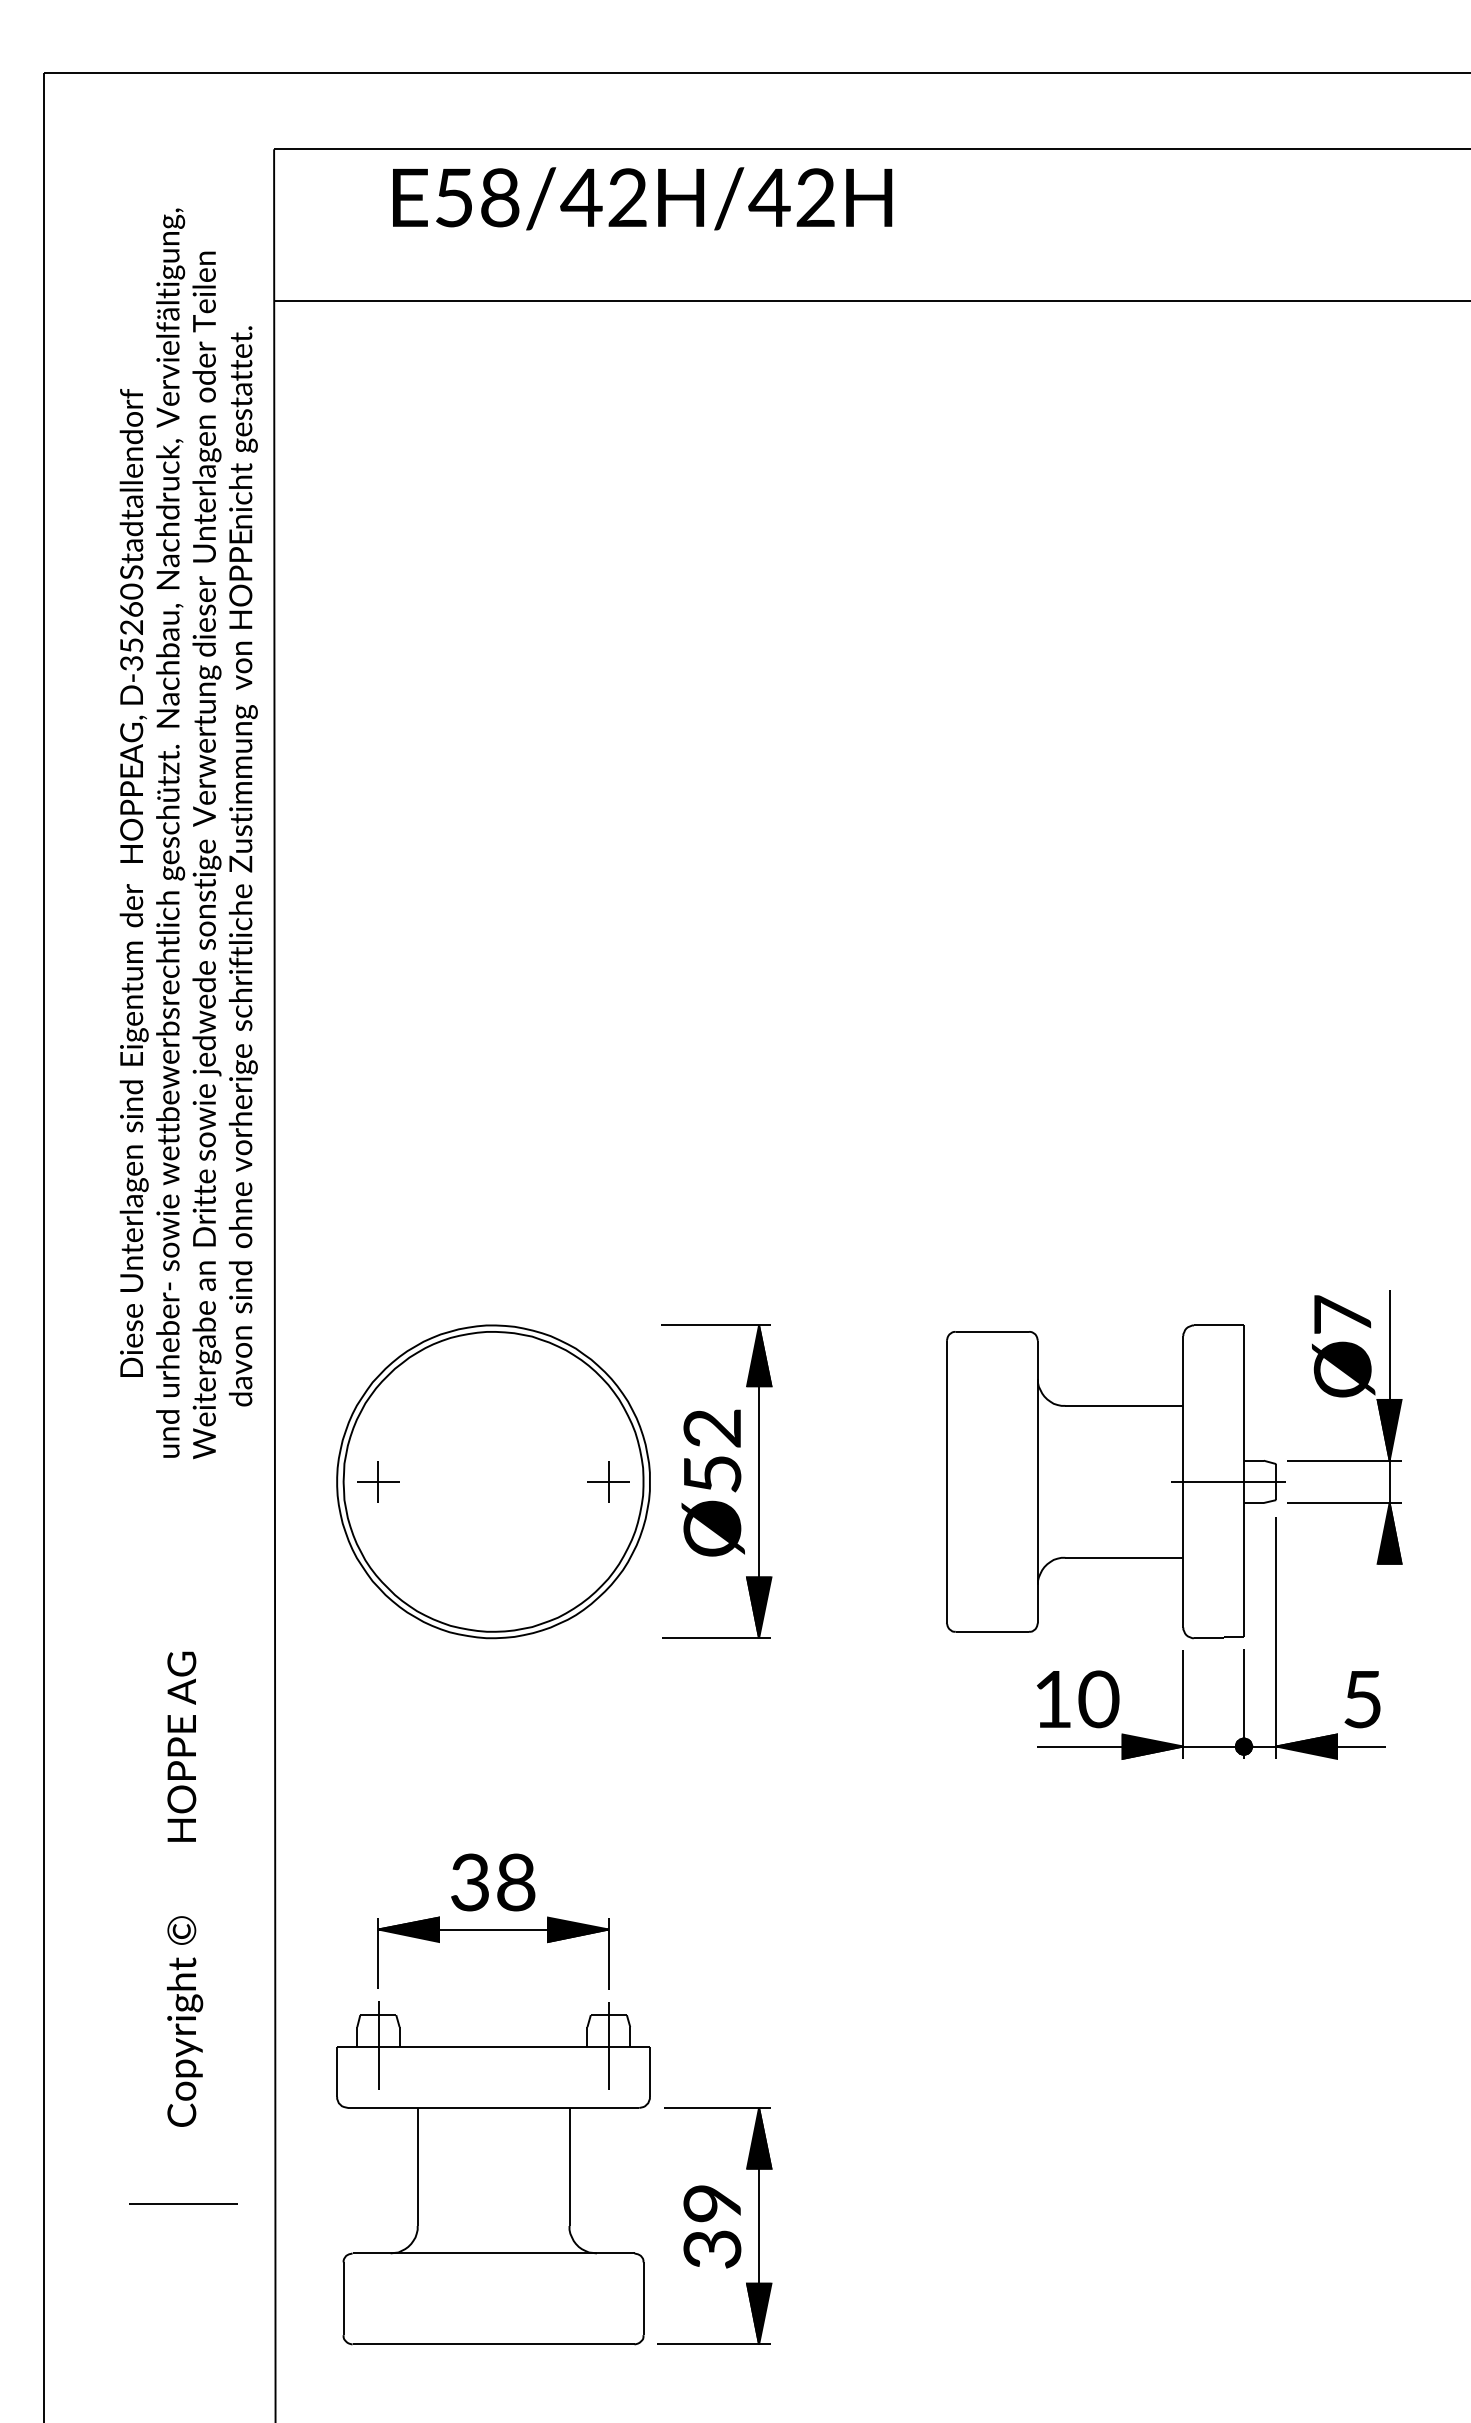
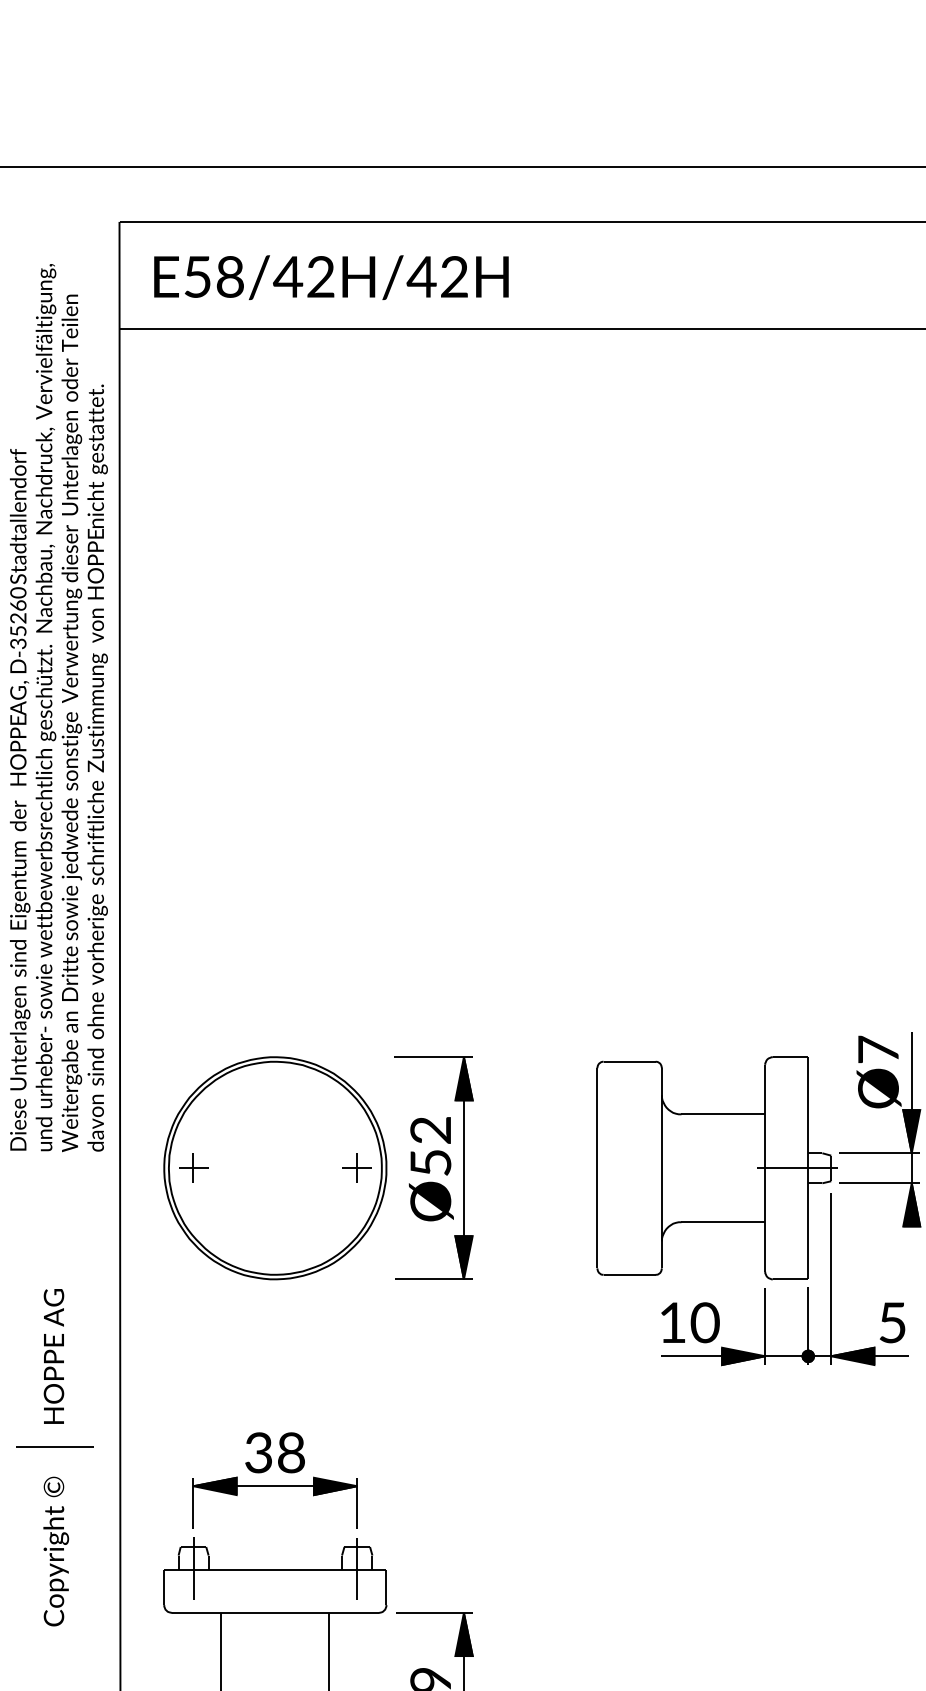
text: (642, 198) -> (331, 277), moved
text: (243, 866) -> (97, 768), moved
text: (133, 882) -> (19, 799), moved
line: (183, 2203) -> (55, 1446), moved

